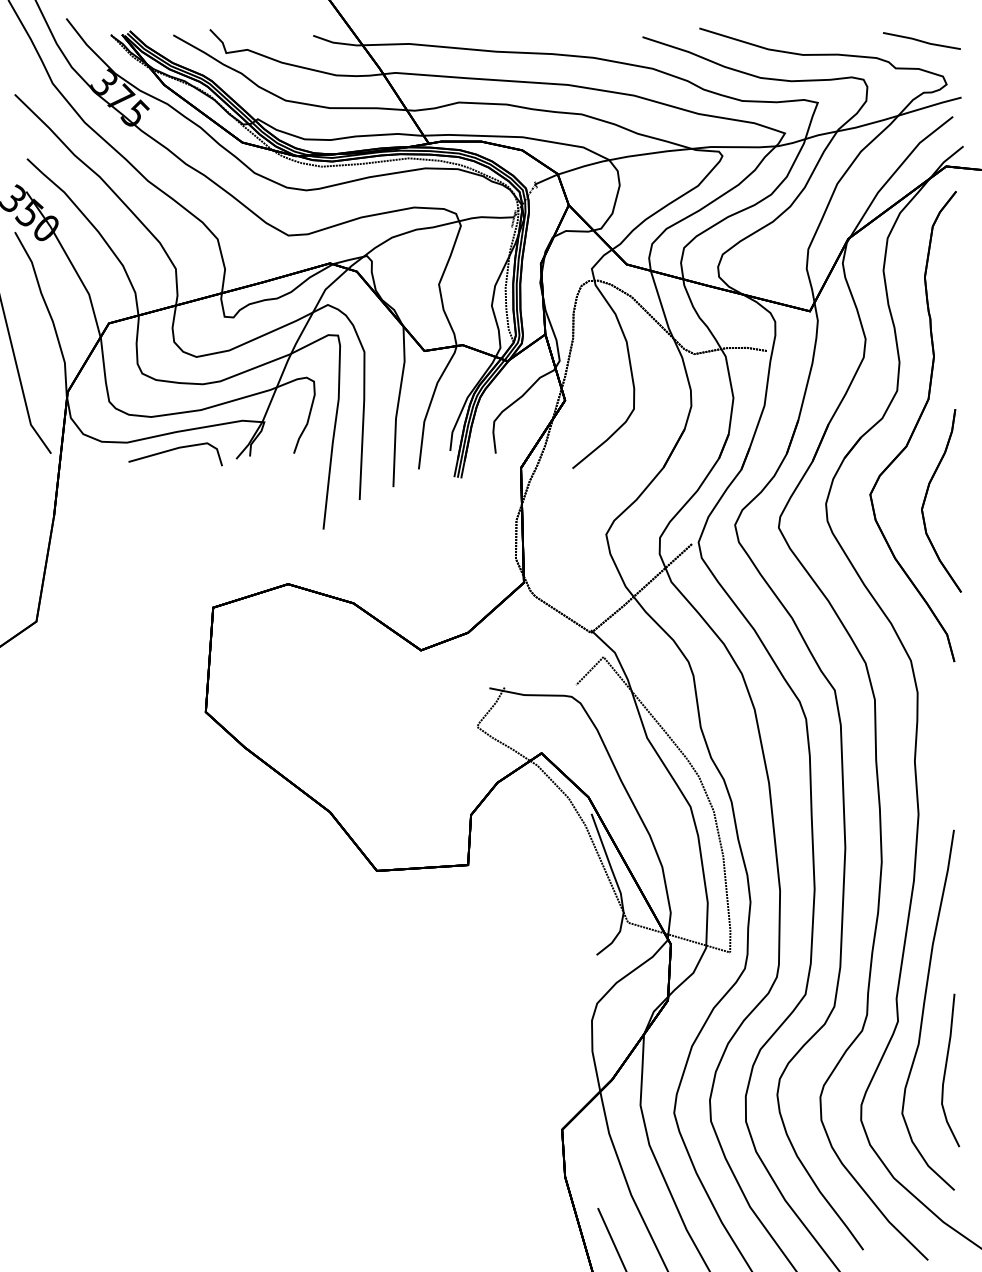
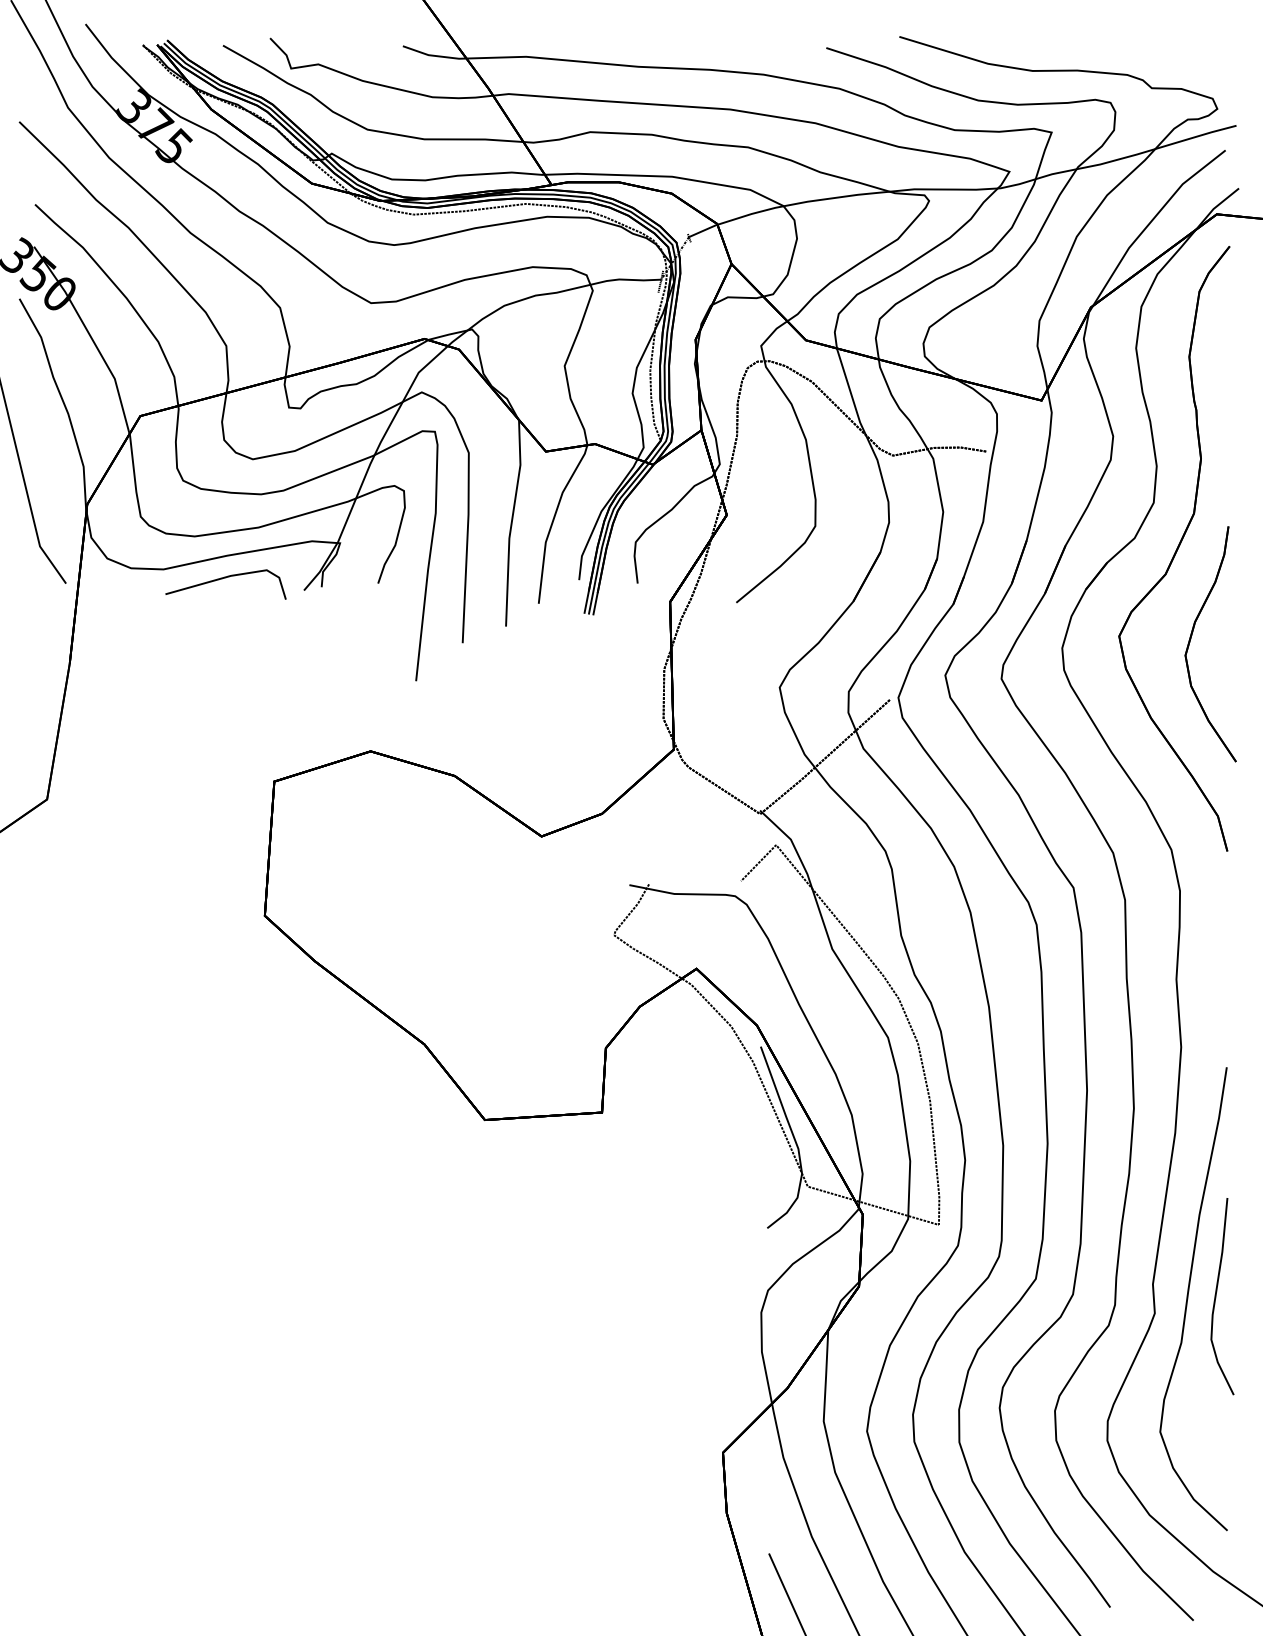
line: (921, 40) -> (1185, 52), removed
curve: (946, 1070) -> (1216, 1296), moved

